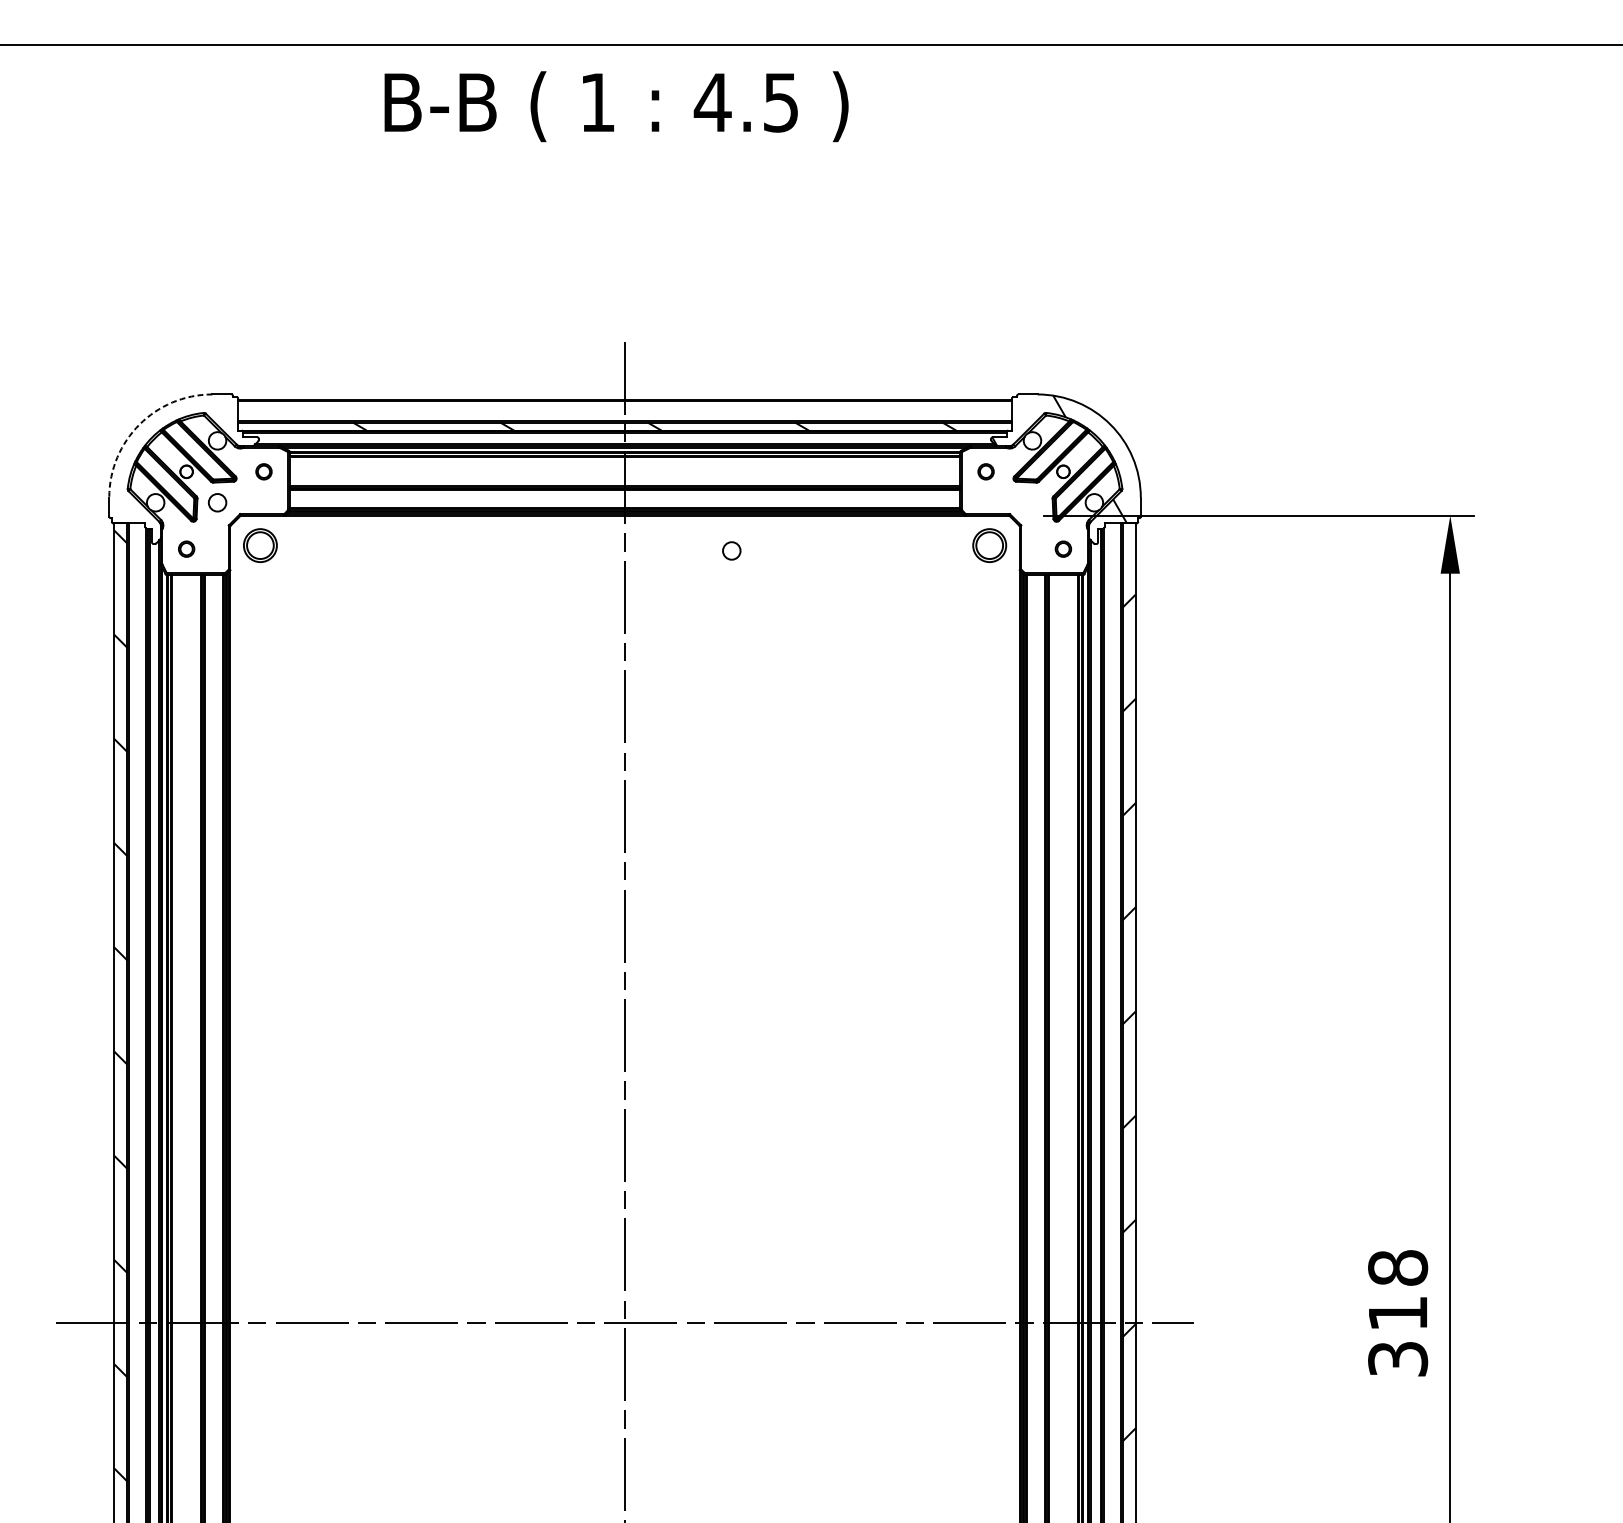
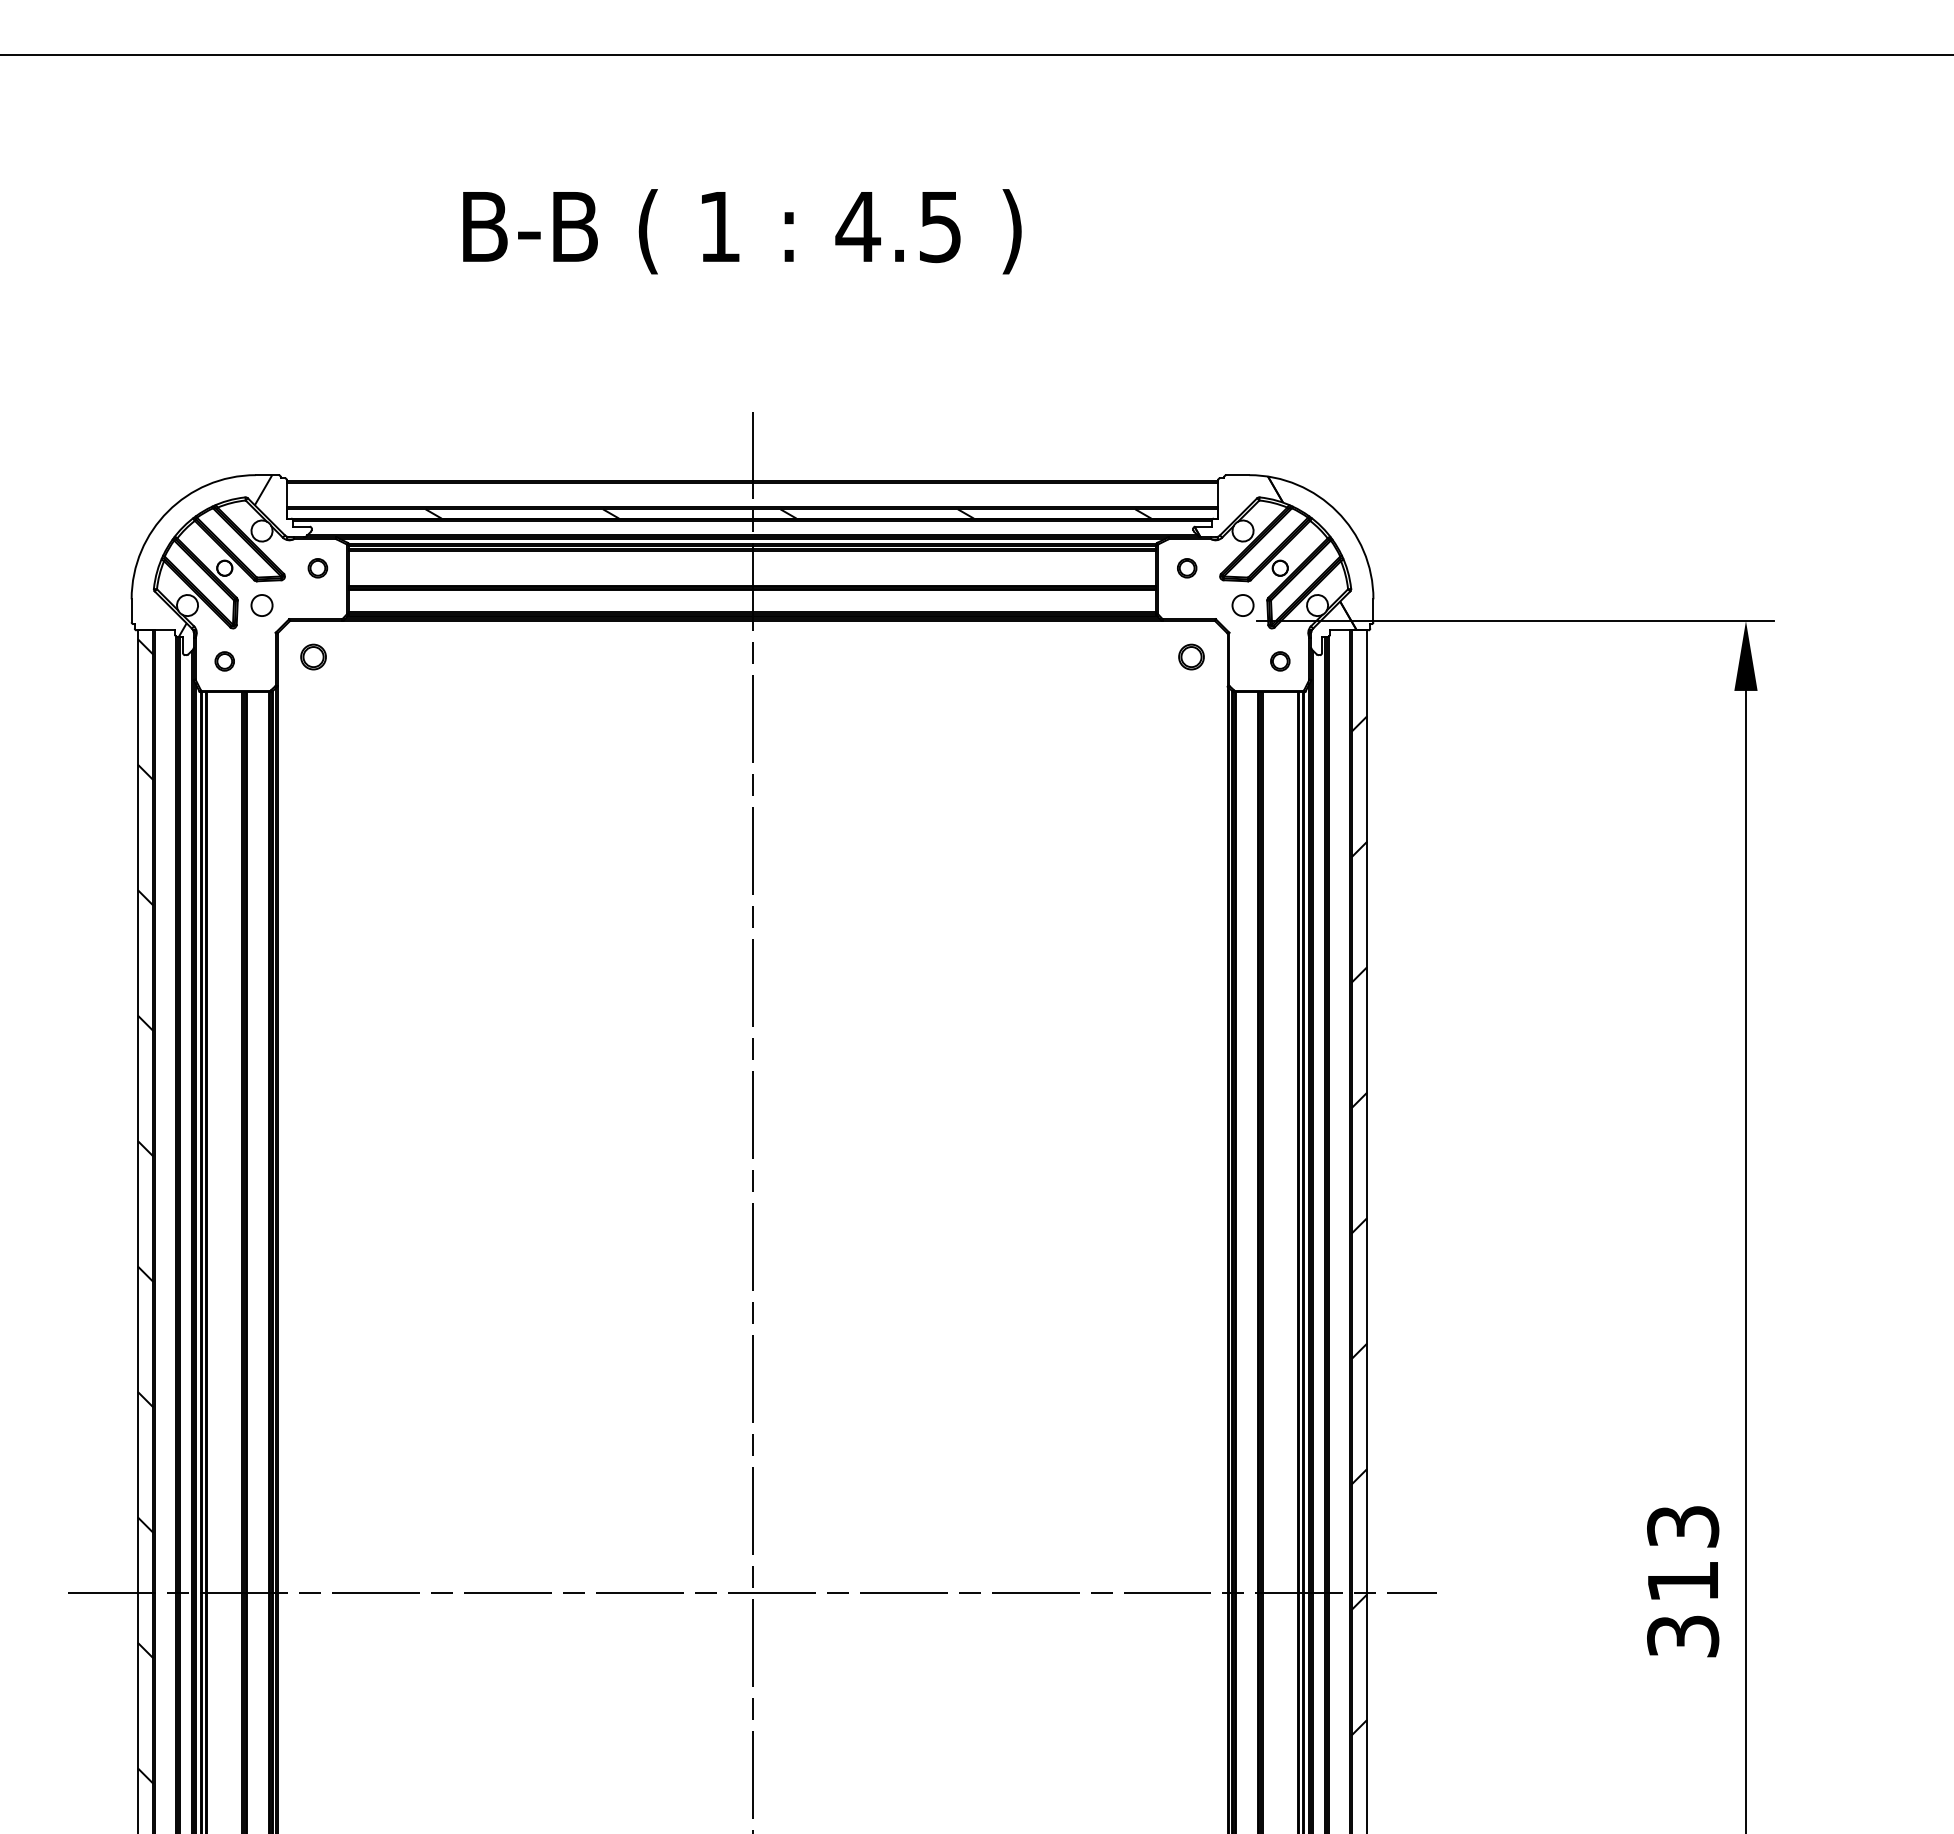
text: (616, 106) -> (742, 231), moved
arc: (139, 424) -> (168, 511), dashed -> solid
hatch: (1059, 459) -> (1275, 553), added
hatch: (187, 461) -> (225, 555), added
part: (260, 545) -> (313, 656), size x0.62
part: (989, 545) -> (1191, 656), size x0.62
circle: (731, 550) -> (1242, 605), moved
text: (1398, 1267) -> (1683, 1526), 318 -> 313

